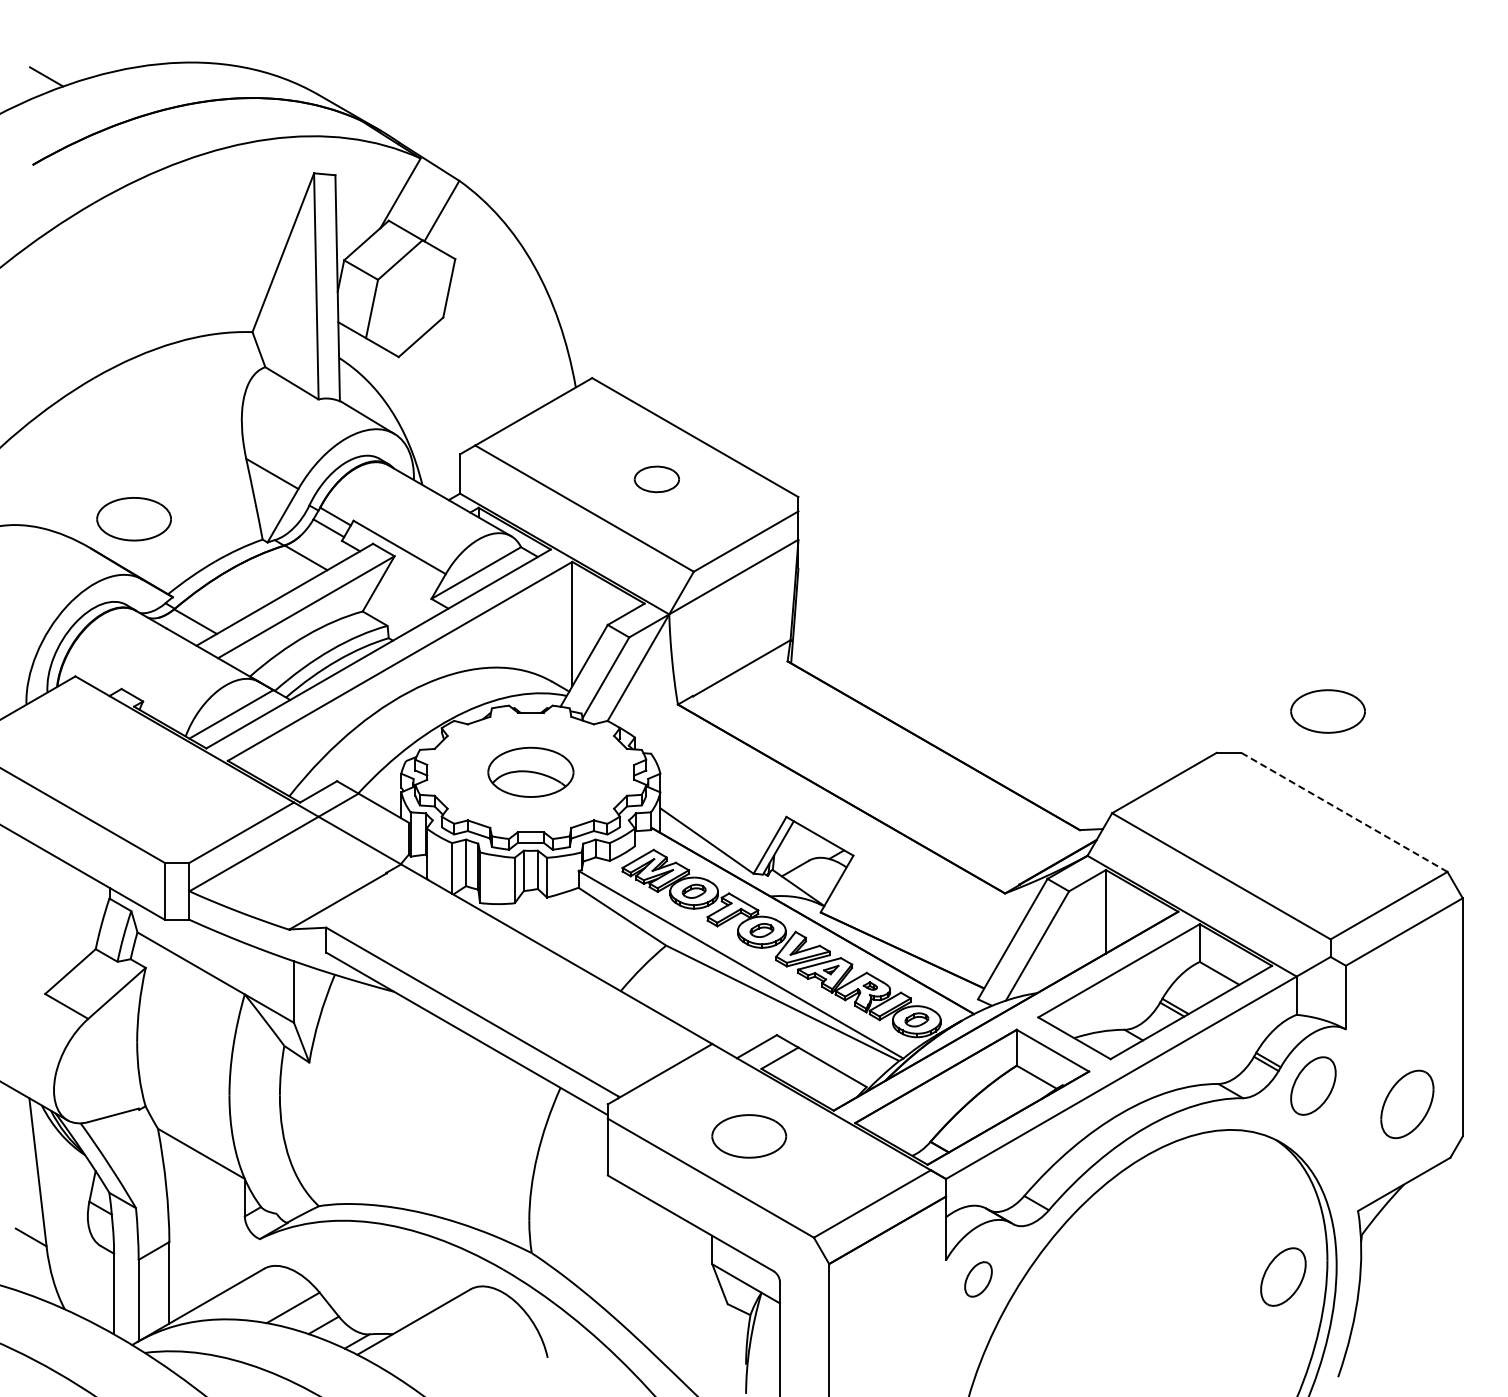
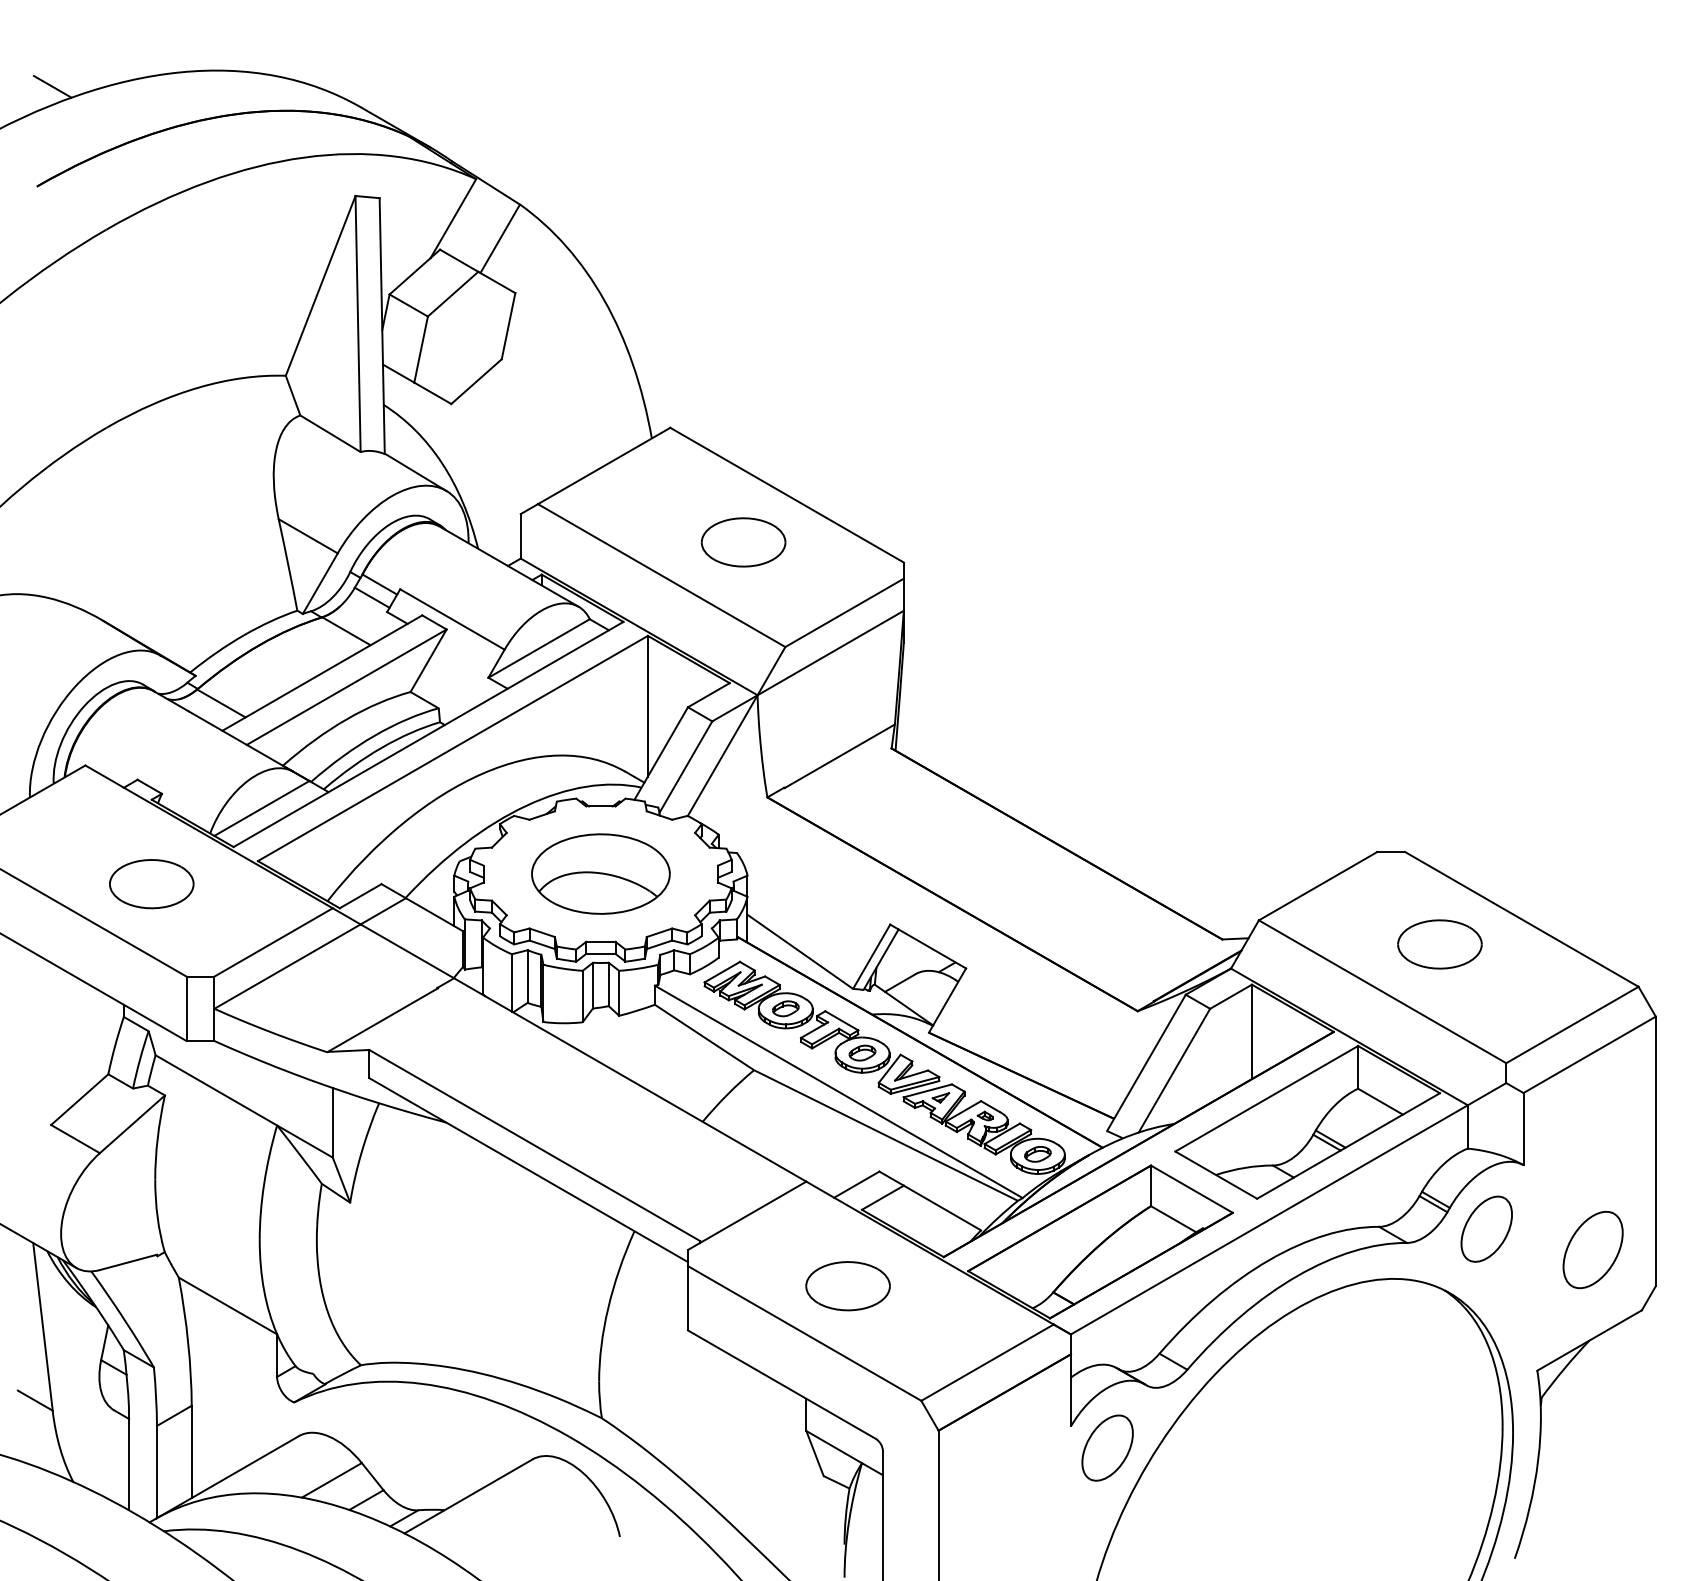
part: (656, 479) -> (743, 542), size x1.67
part: (133, 519) -> (151, 884), moved
part: (1327, 711) -> (1439, 944), moved
part: (530, 772) -> (600, 874), size x1.43
line: (1343, 812) -> (1520, 919), dashed -> solid
part: (1283, 1276) -> (1452, 1444), removed
part: (978, 1279) -> (1107, 1448), size x1.67

